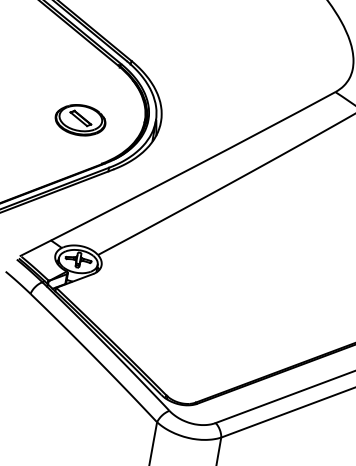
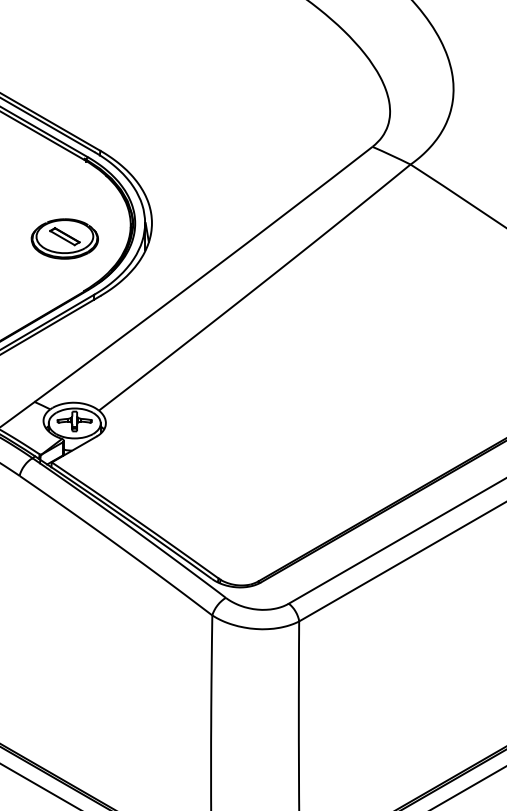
part: (80, 119) -> (64, 238), moved

